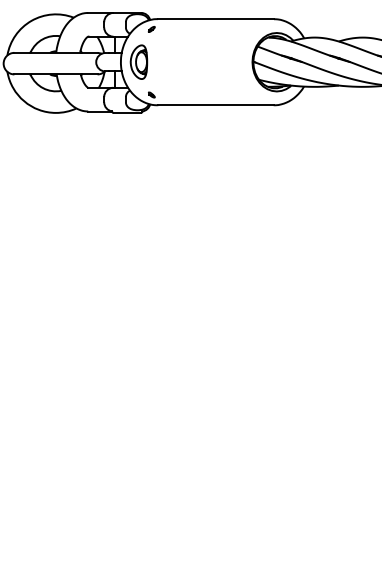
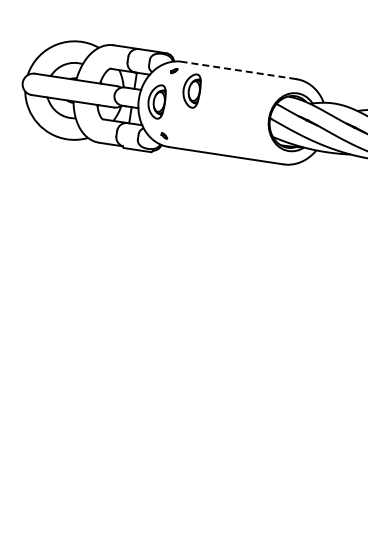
line: (215, 19) -> (238, 70), solid -> dashed
part: (171, 45) -> (191, 89), added

